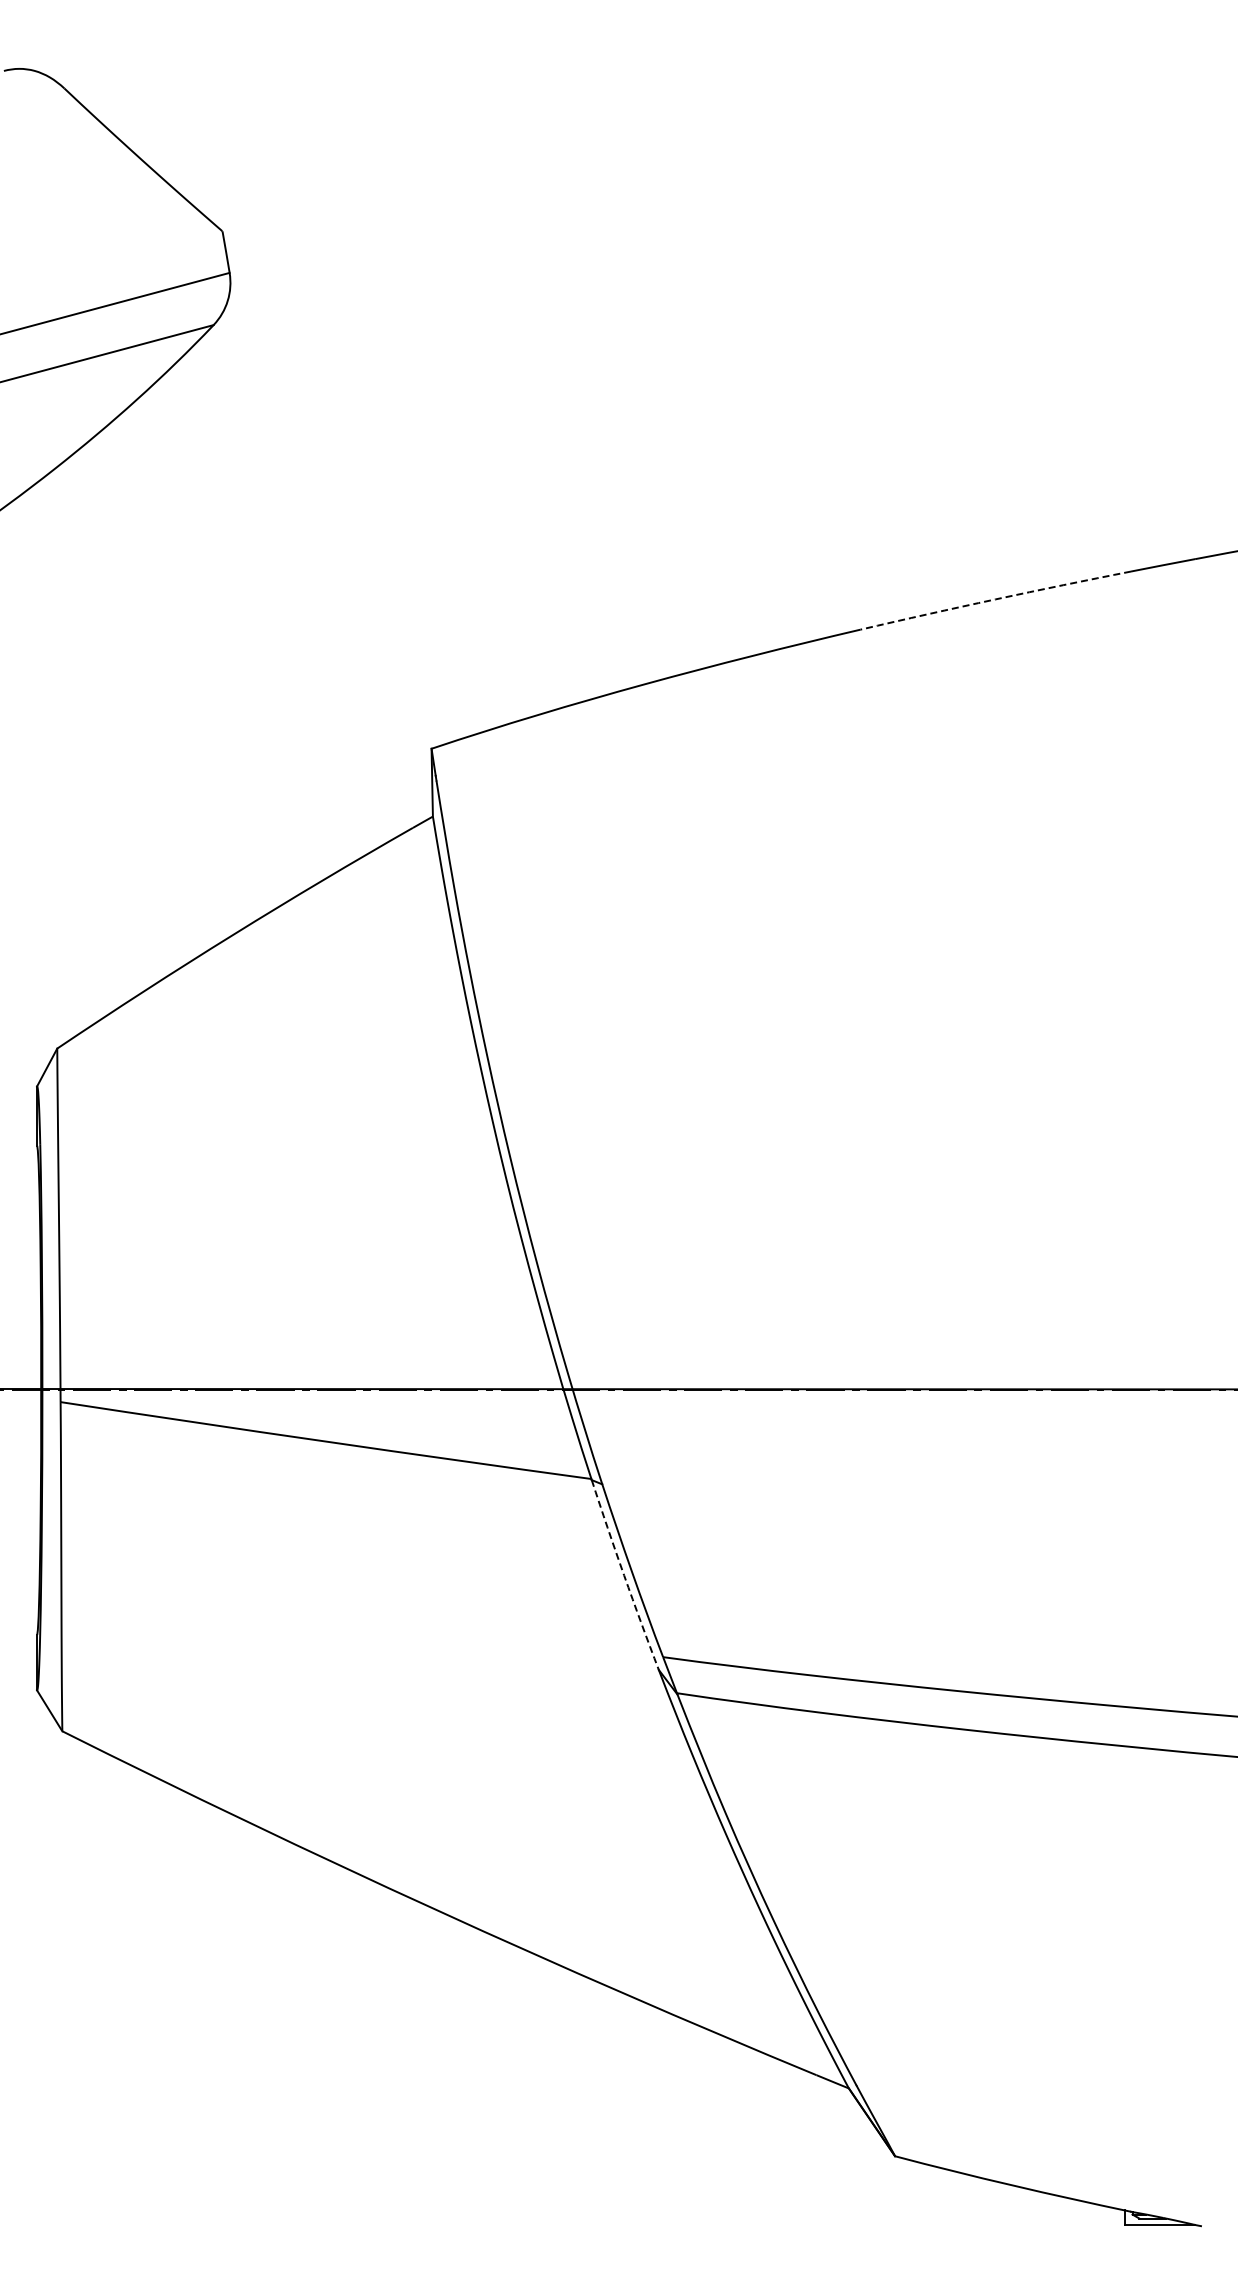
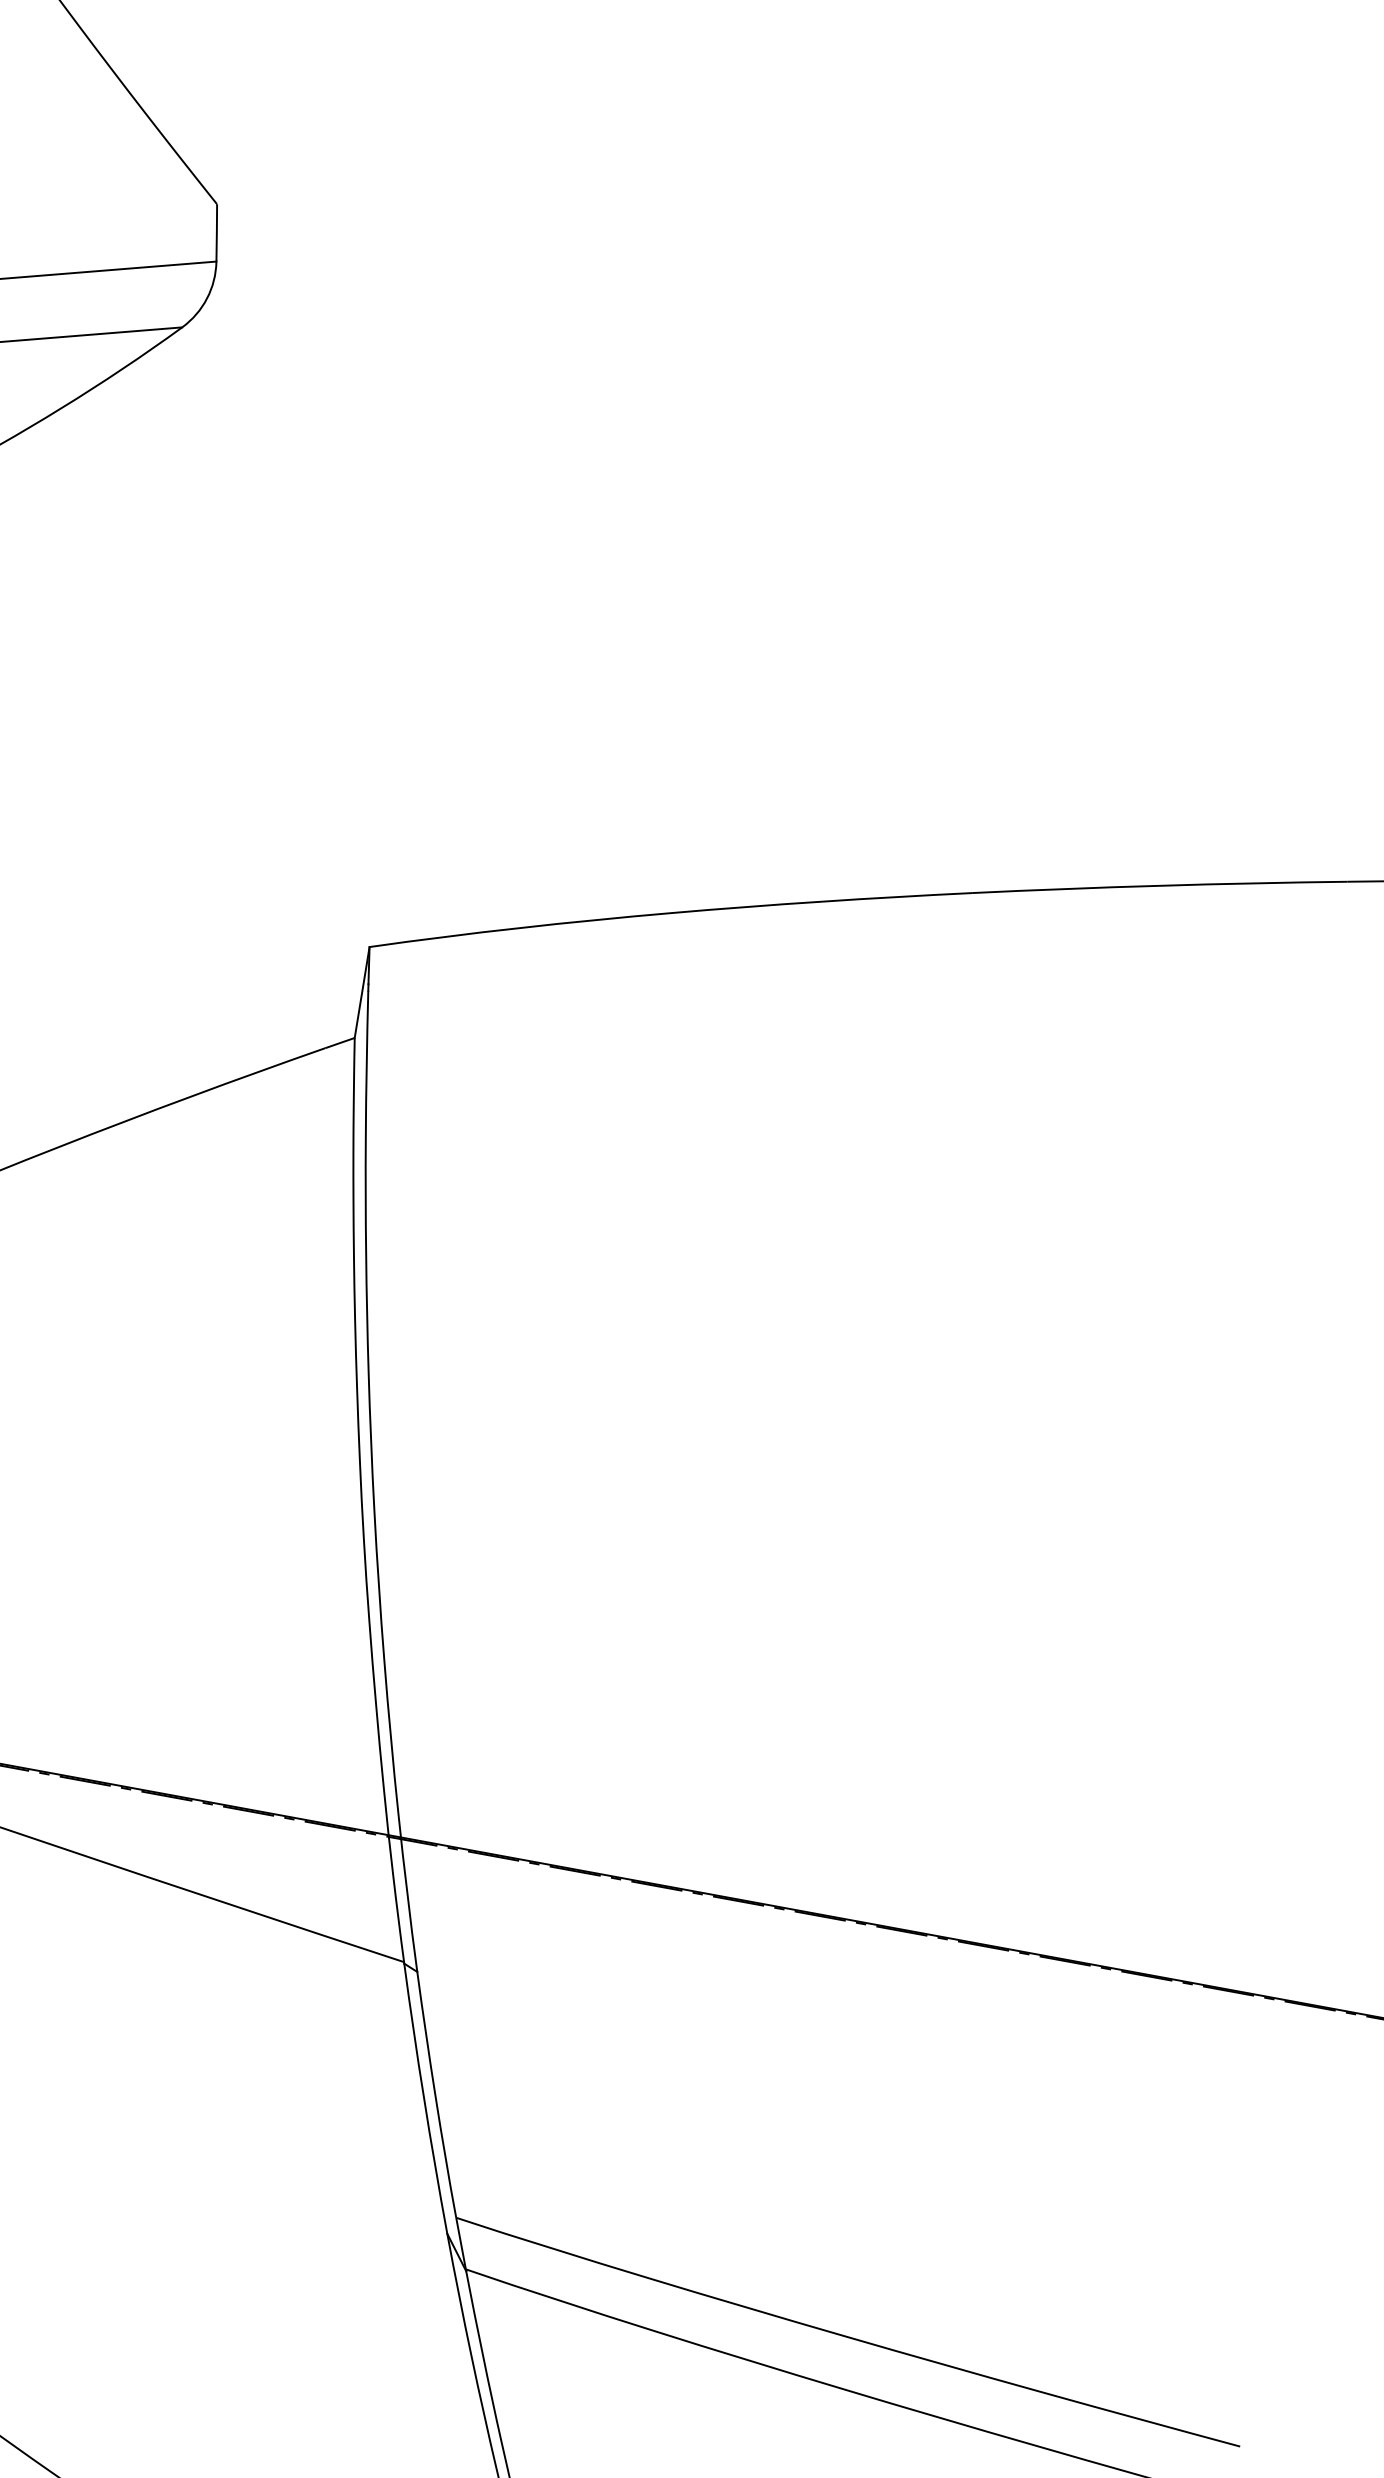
arc: (995, 599) -> (1159, 885), dashed -> solid
arc: (624, 1575) -> (424, 2099), dashed -> solid

